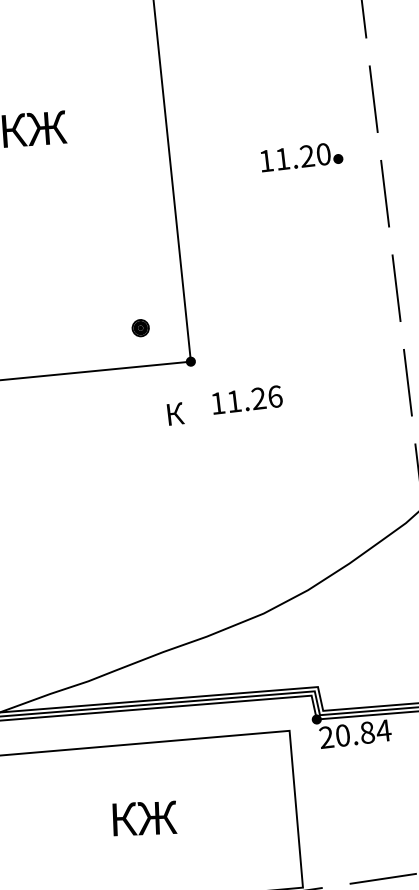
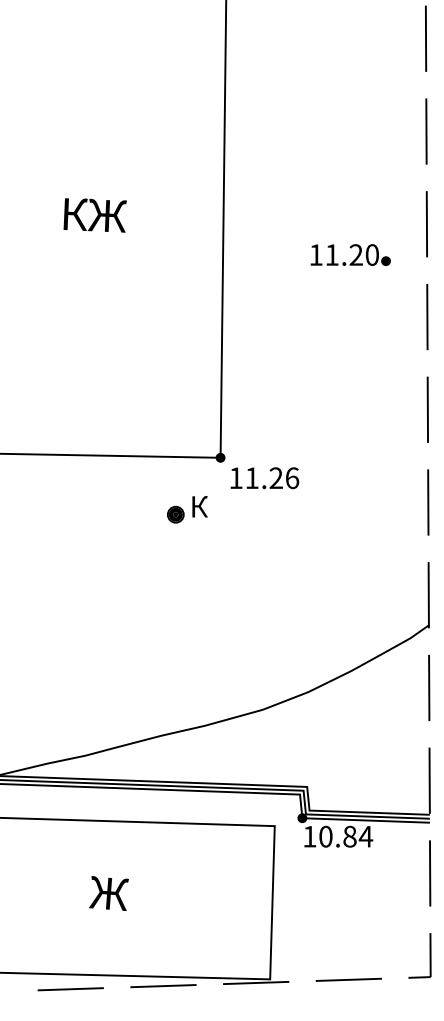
part: (301, 156) -> (350, 254), moved
part: (140, 327) -> (175, 514), moved
text: (246, 400) -> (264, 478), moved
text: (326, 737) -> (309, 836), 20.84 -> 10.84
text: (142, 818) -> (122, 894), КЖ -> Ж

